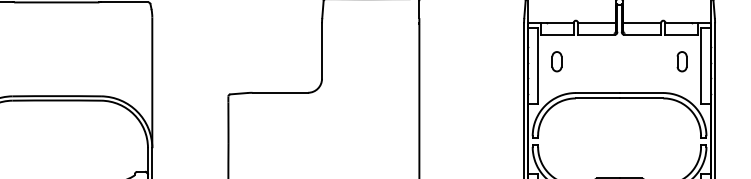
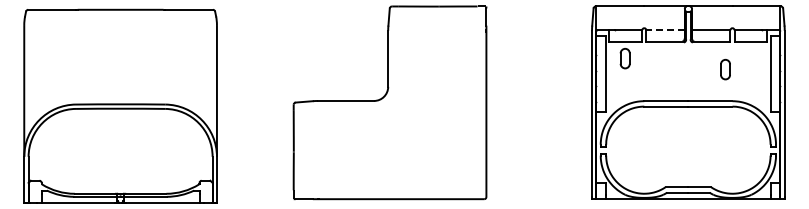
line: (596, 22) -> (665, 30), solid -> dashed
part: (556, 61) -> (624, 58), moved
part: (682, 61) -> (725, 69), moved

